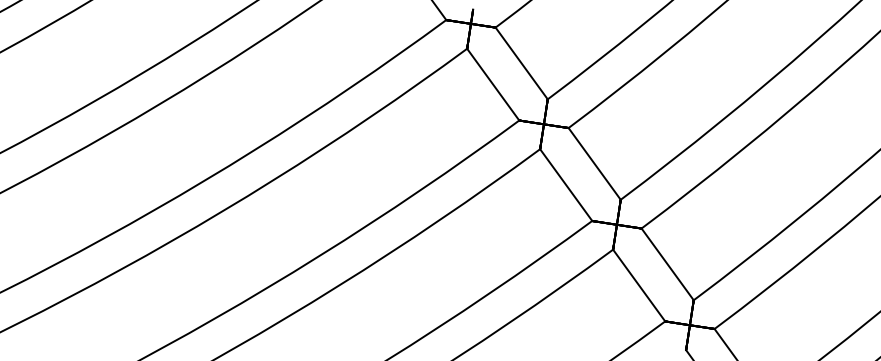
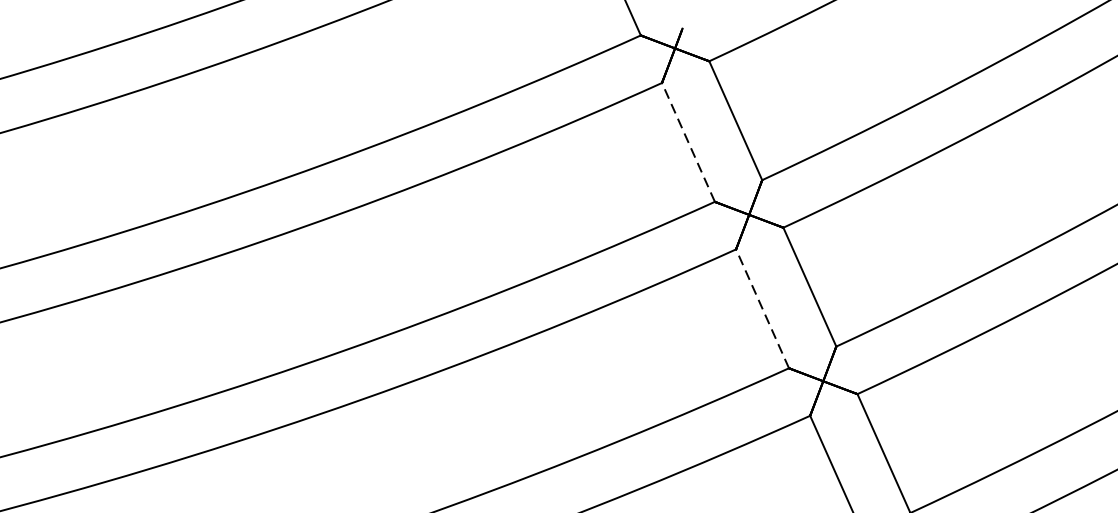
line: (492, 84) -> (687, 142), solid -> dashed
line: (565, 184) -> (761, 307), solid -> dashed

